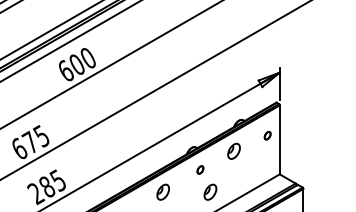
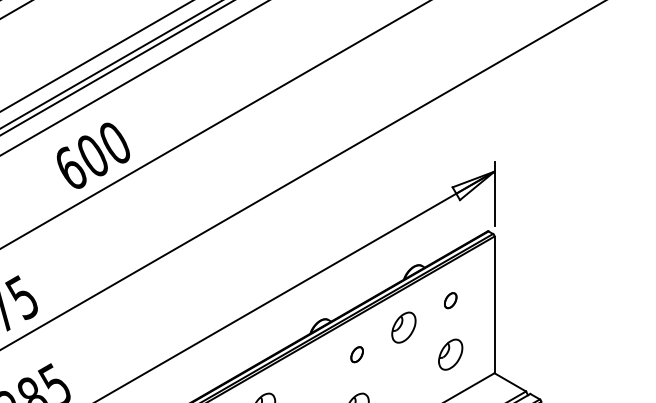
part: (267, 135) -> (450, 300), moved
part: (257, 164) -> (450, 353), added
part: (200, 169) -> (357, 353), moved

